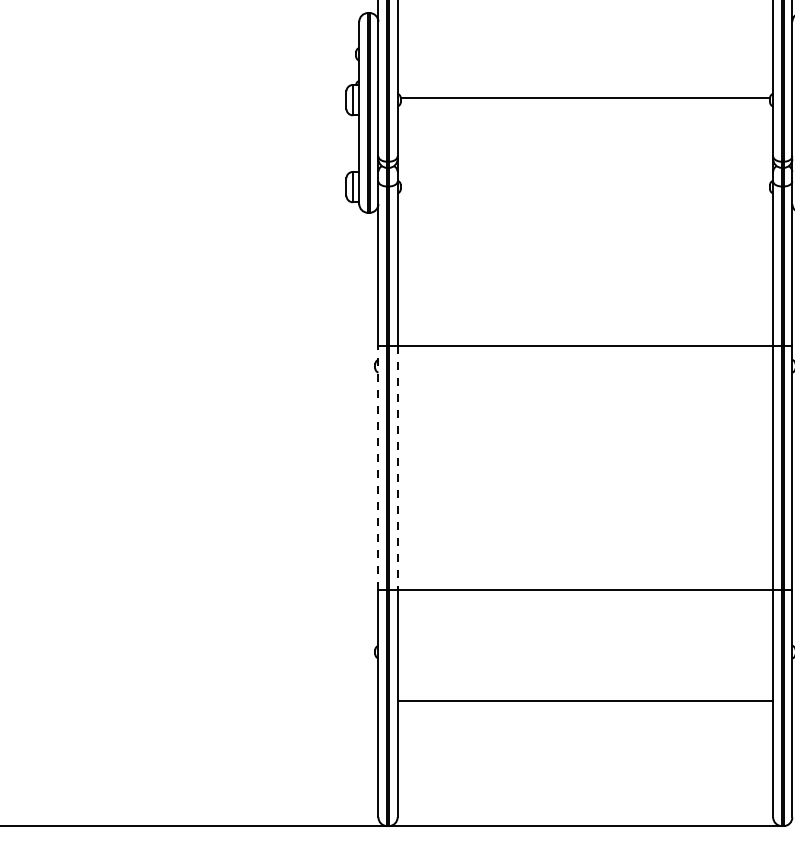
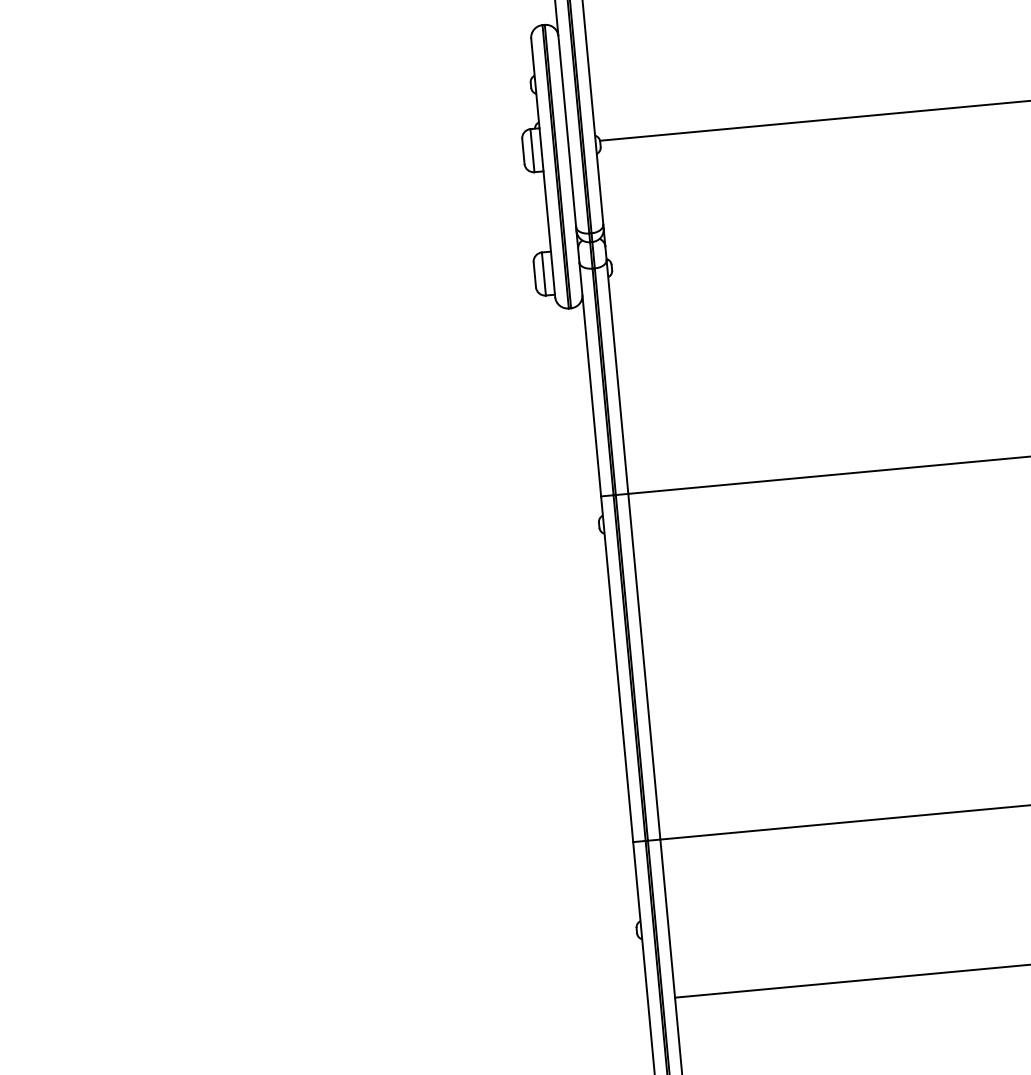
line: (378, 468) -> (617, 669), dashed -> solid
line: (397, 468) -> (644, 667), dashed -> solid

